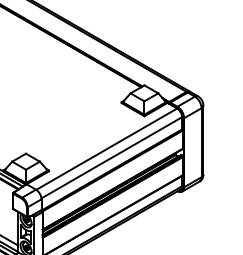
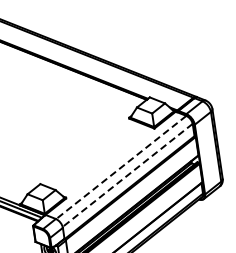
line: (106, 149) -> (121, 167), solid -> dashed
line: (111, 158) -> (127, 176), solid -> dashed

